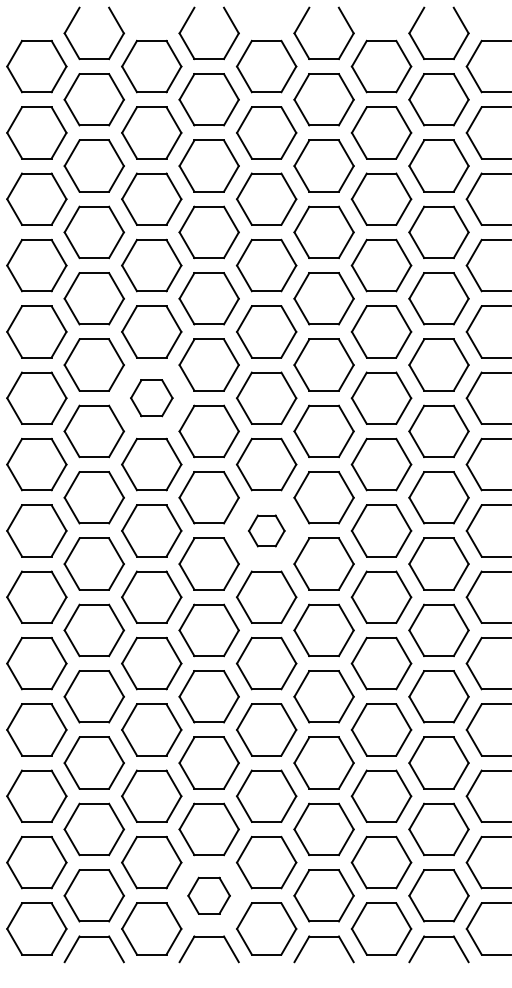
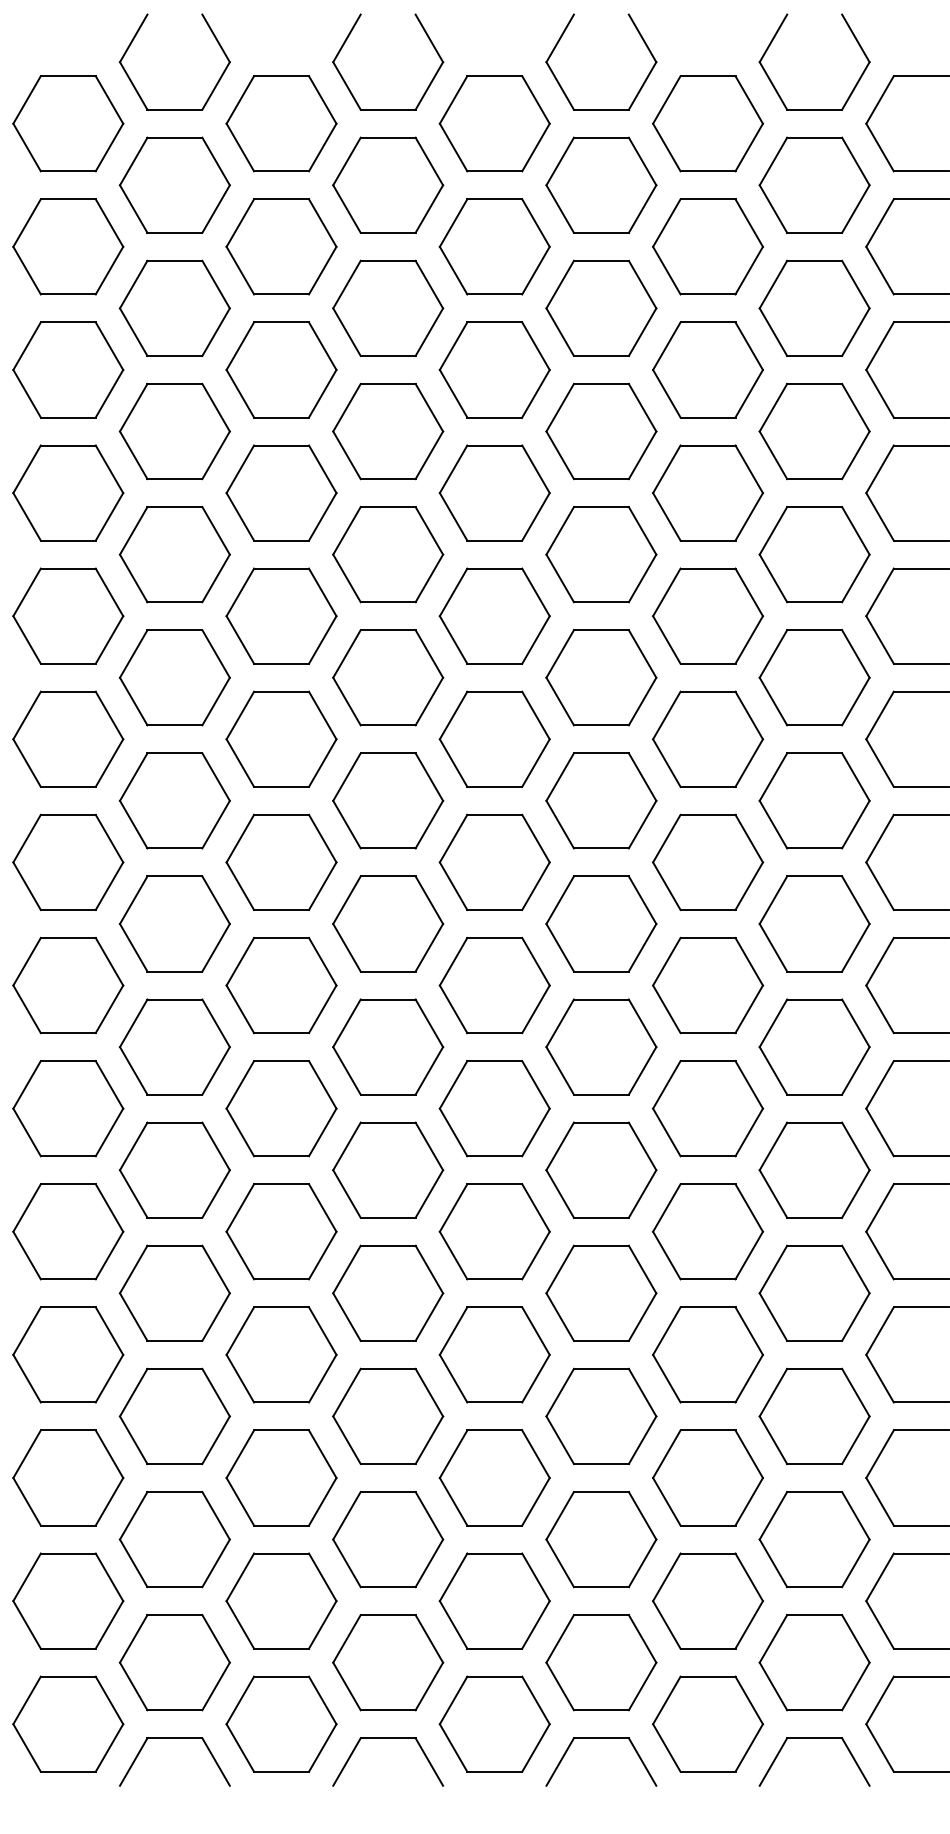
part: (151, 397) -> (281, 737), size x1.43
part: (266, 530) -> (494, 984), size x1.67
part: (208, 895) -> (386, 1662), size x1.43

